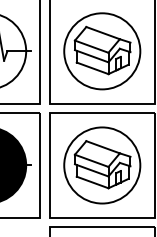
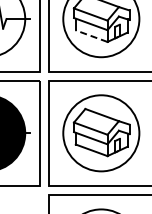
line: (92, 68) -> (91, 36), solid -> dashed

